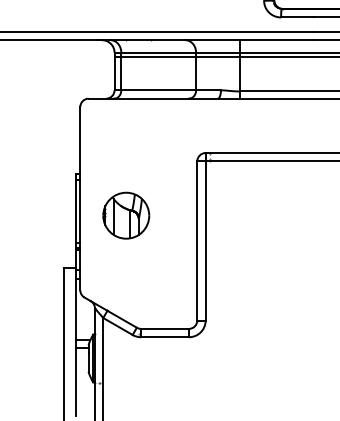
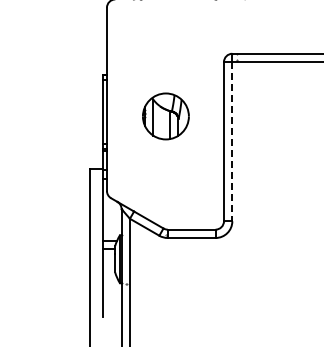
part: (126, 215) -> (166, 116), moved
line: (205, 240) -> (232, 141), solid -> dashed

